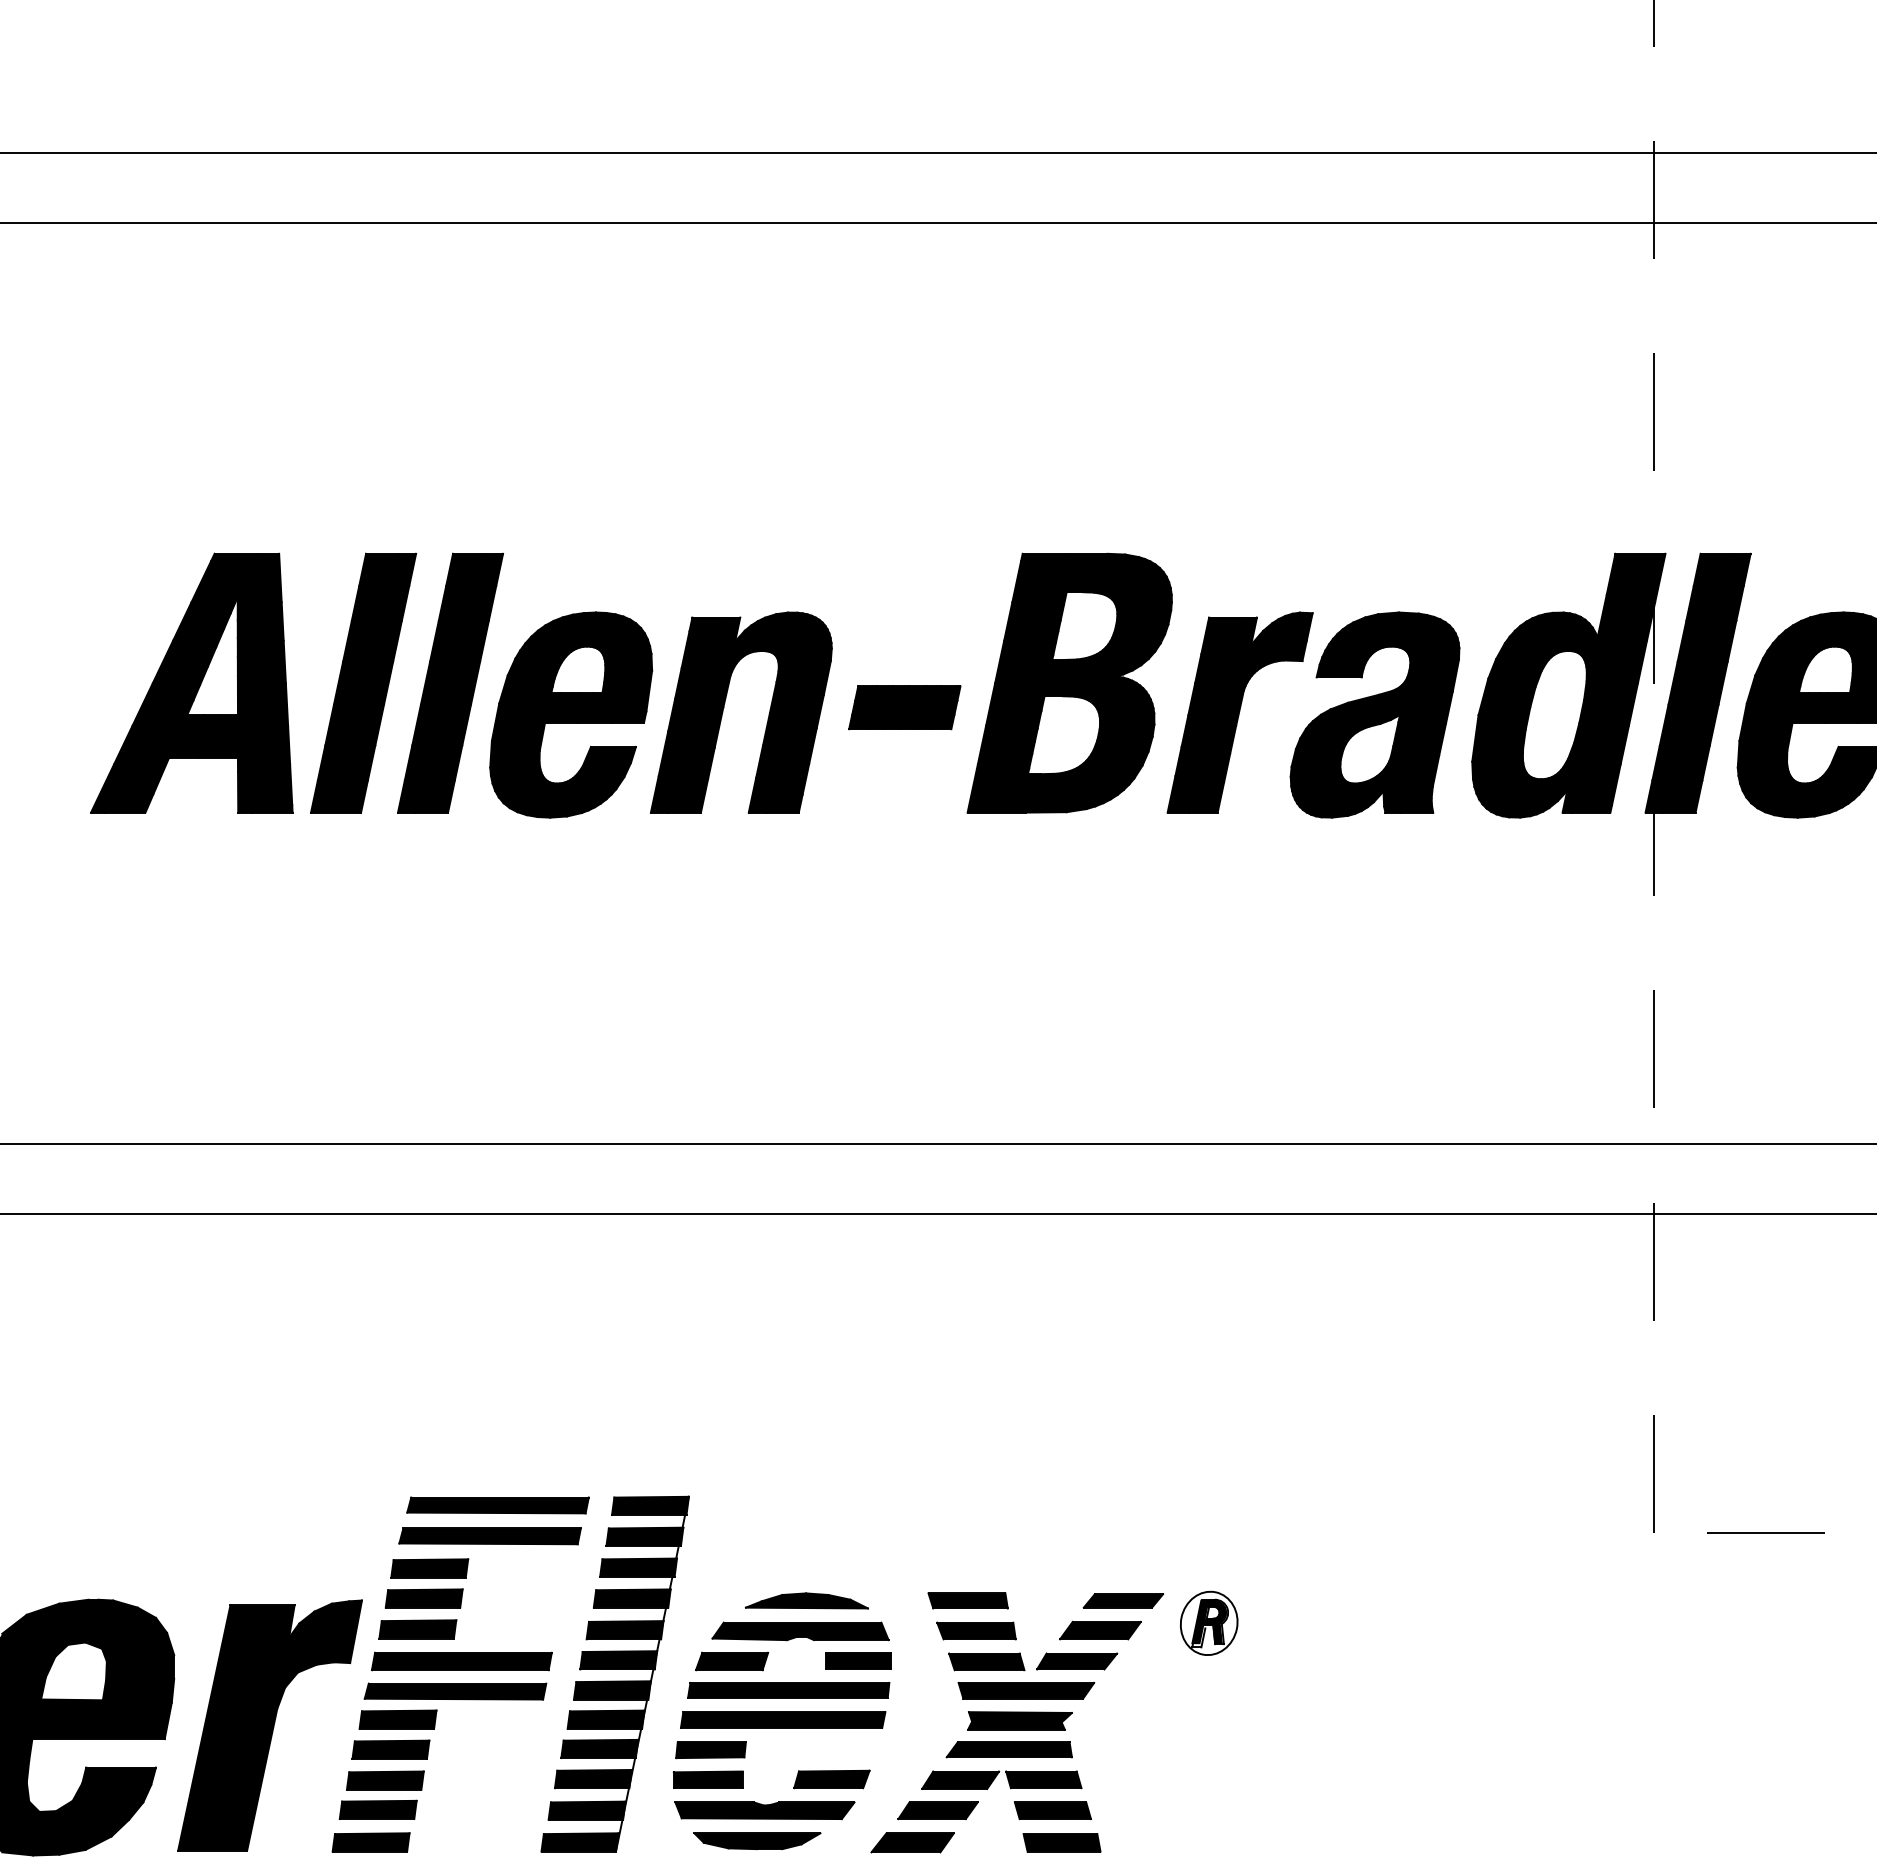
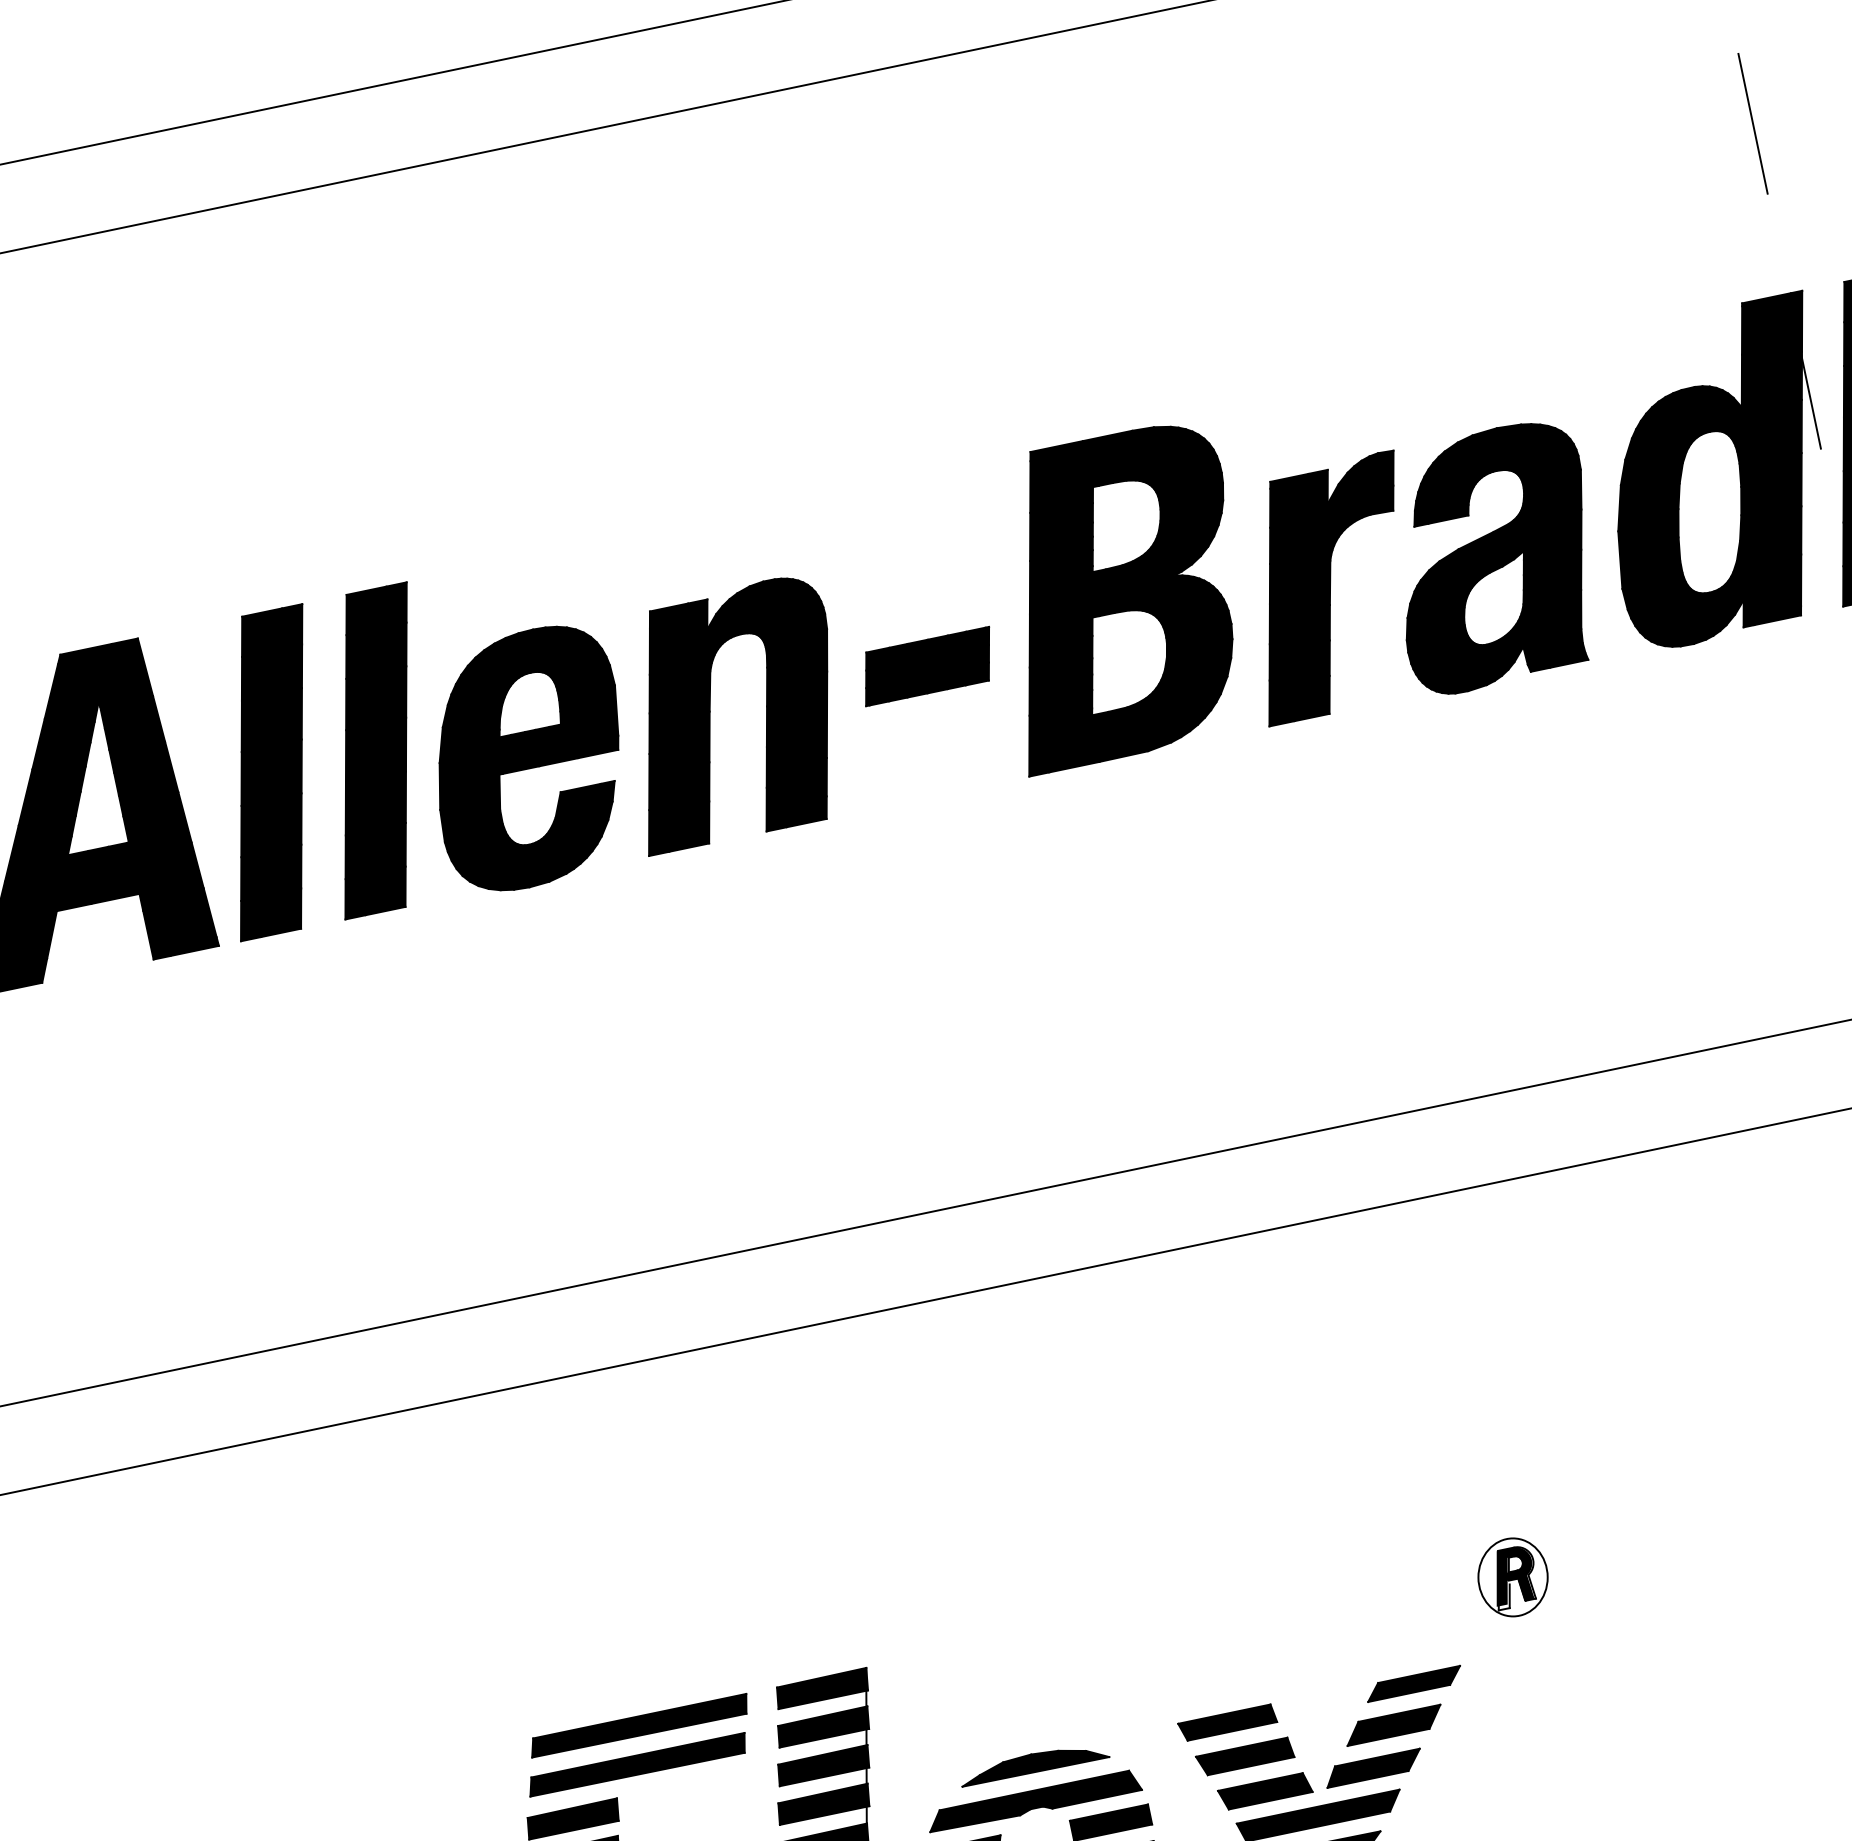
part: (1209, 1622) -> (1513, 1576), moved

